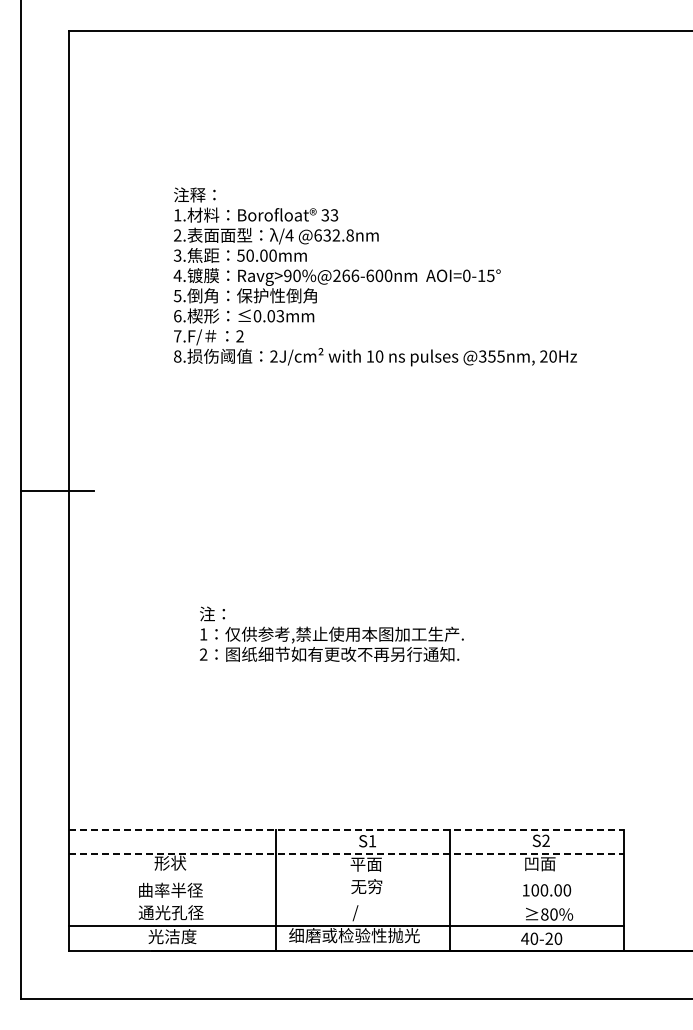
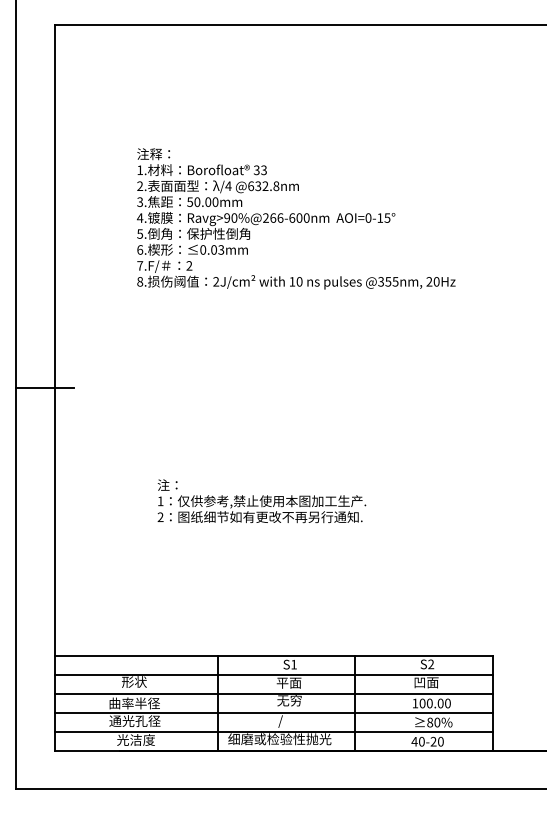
line: (346, 829) -> (273, 655), dashed -> solid
line: (346, 853) -> (273, 674), dashed -> solid
line: (346, 878) -> (273, 694), added
line: (346, 902) -> (273, 713), added

